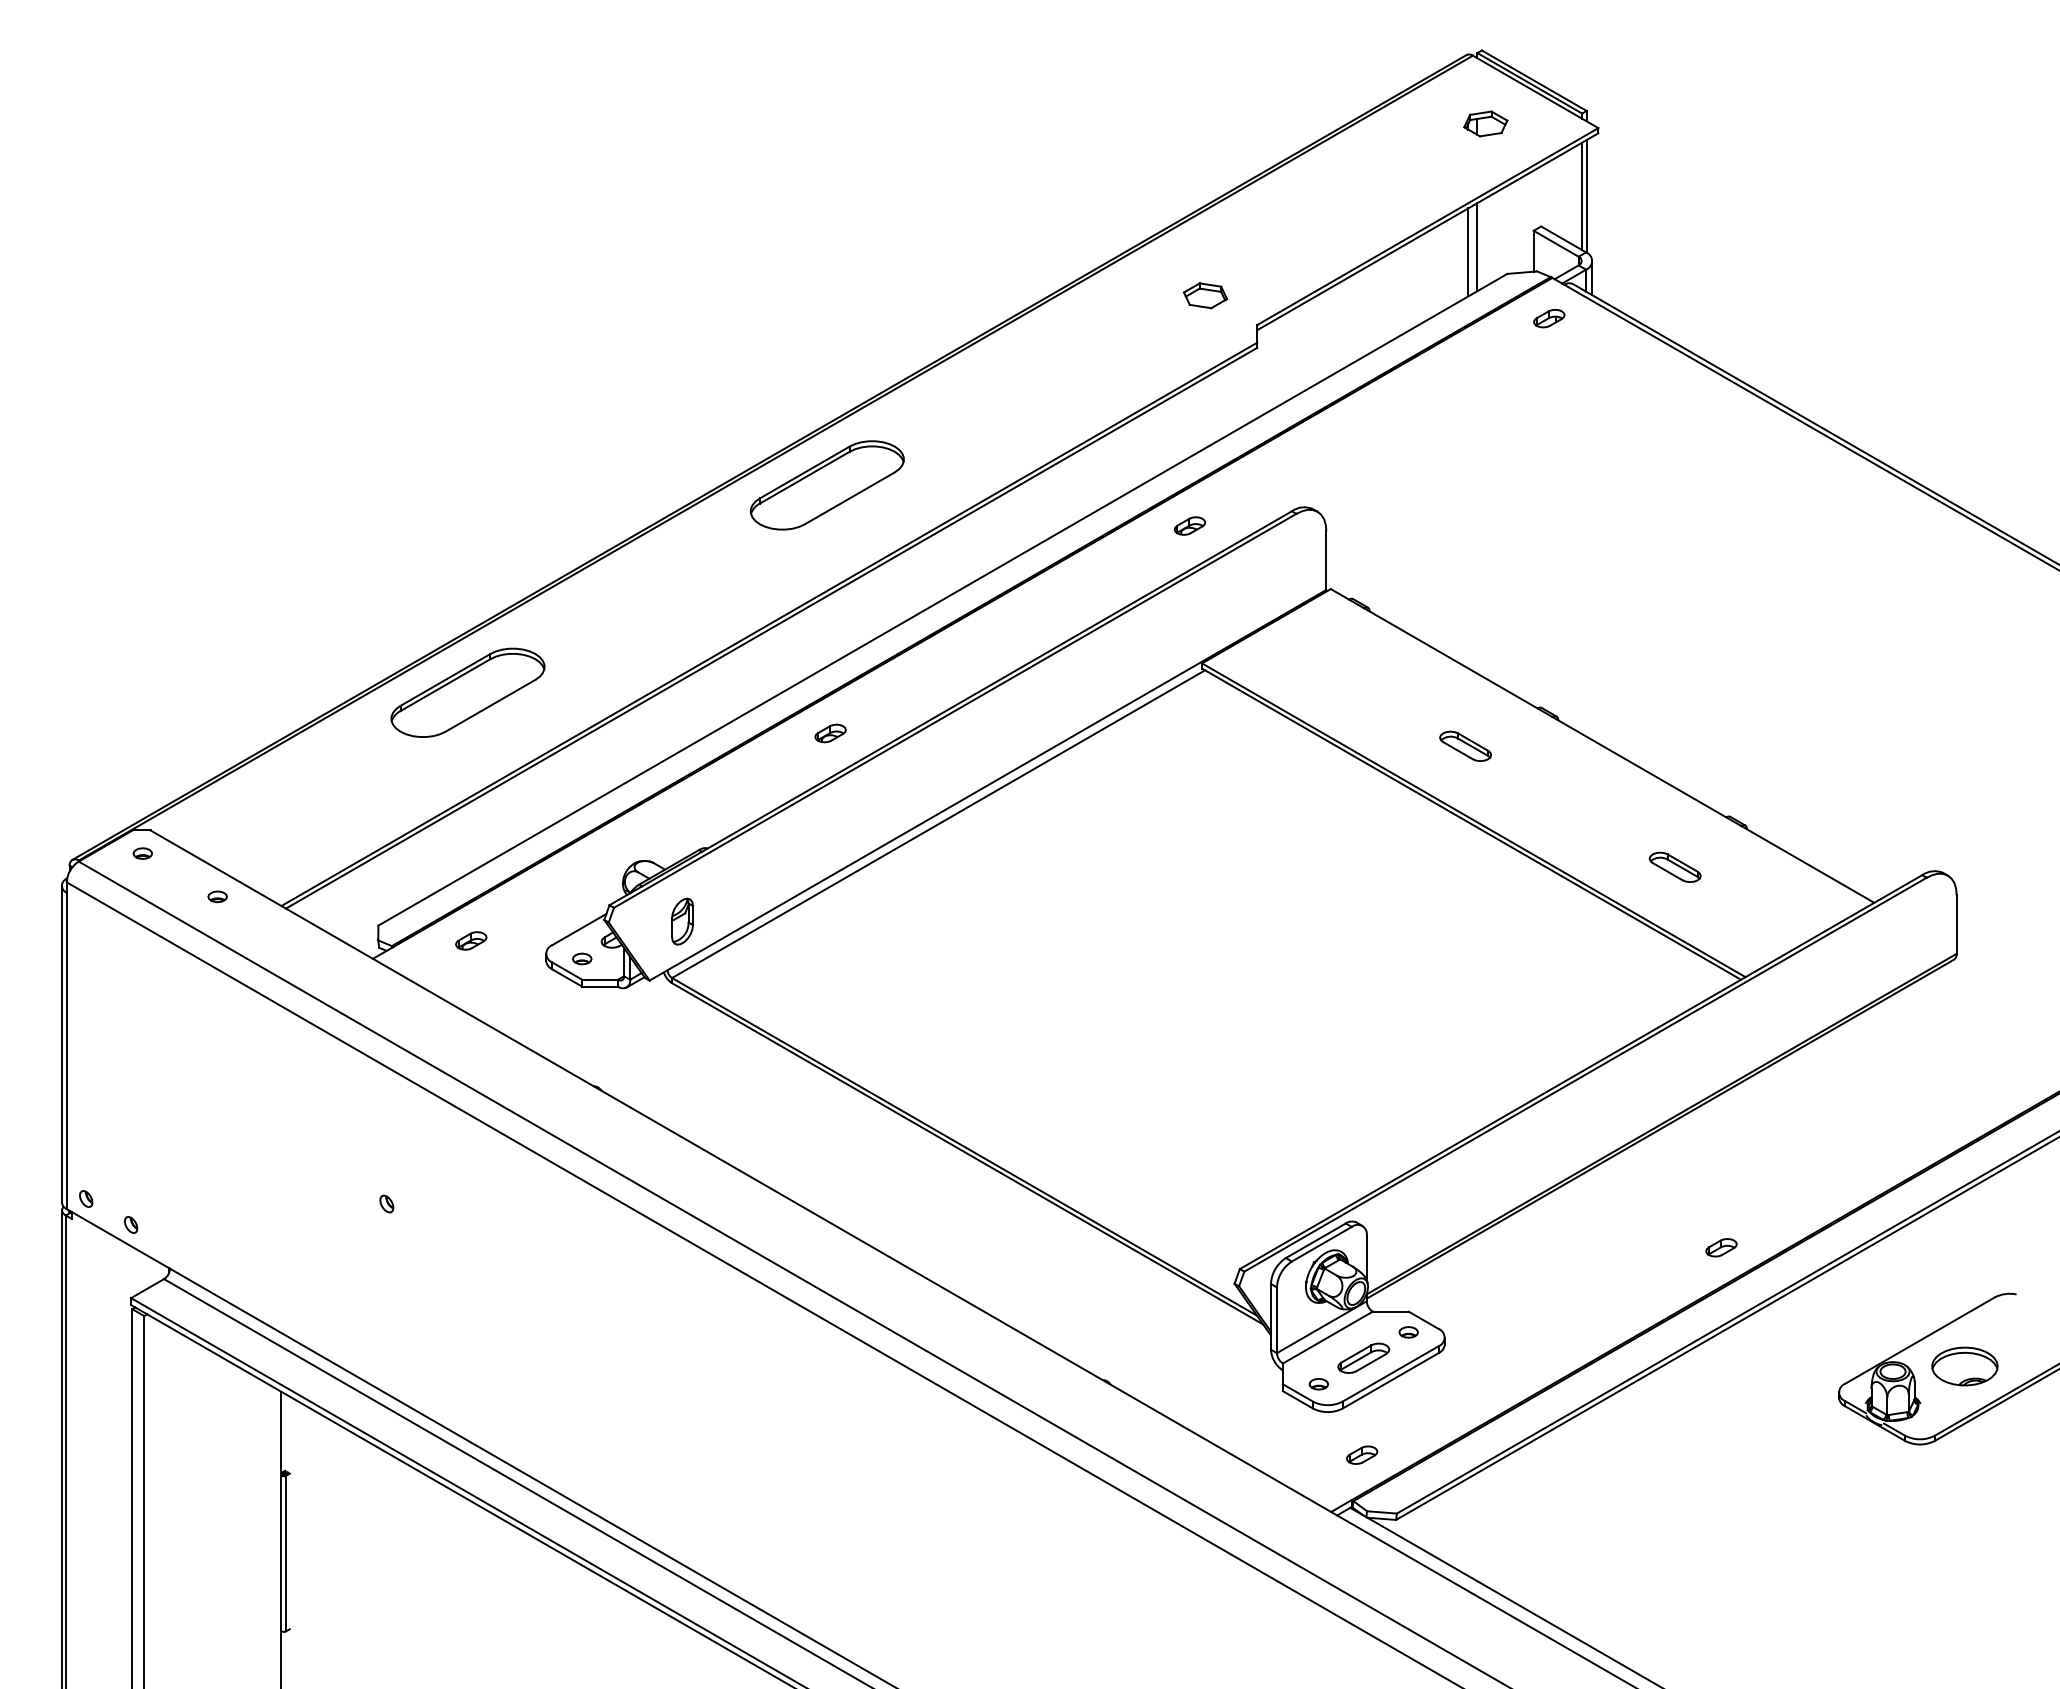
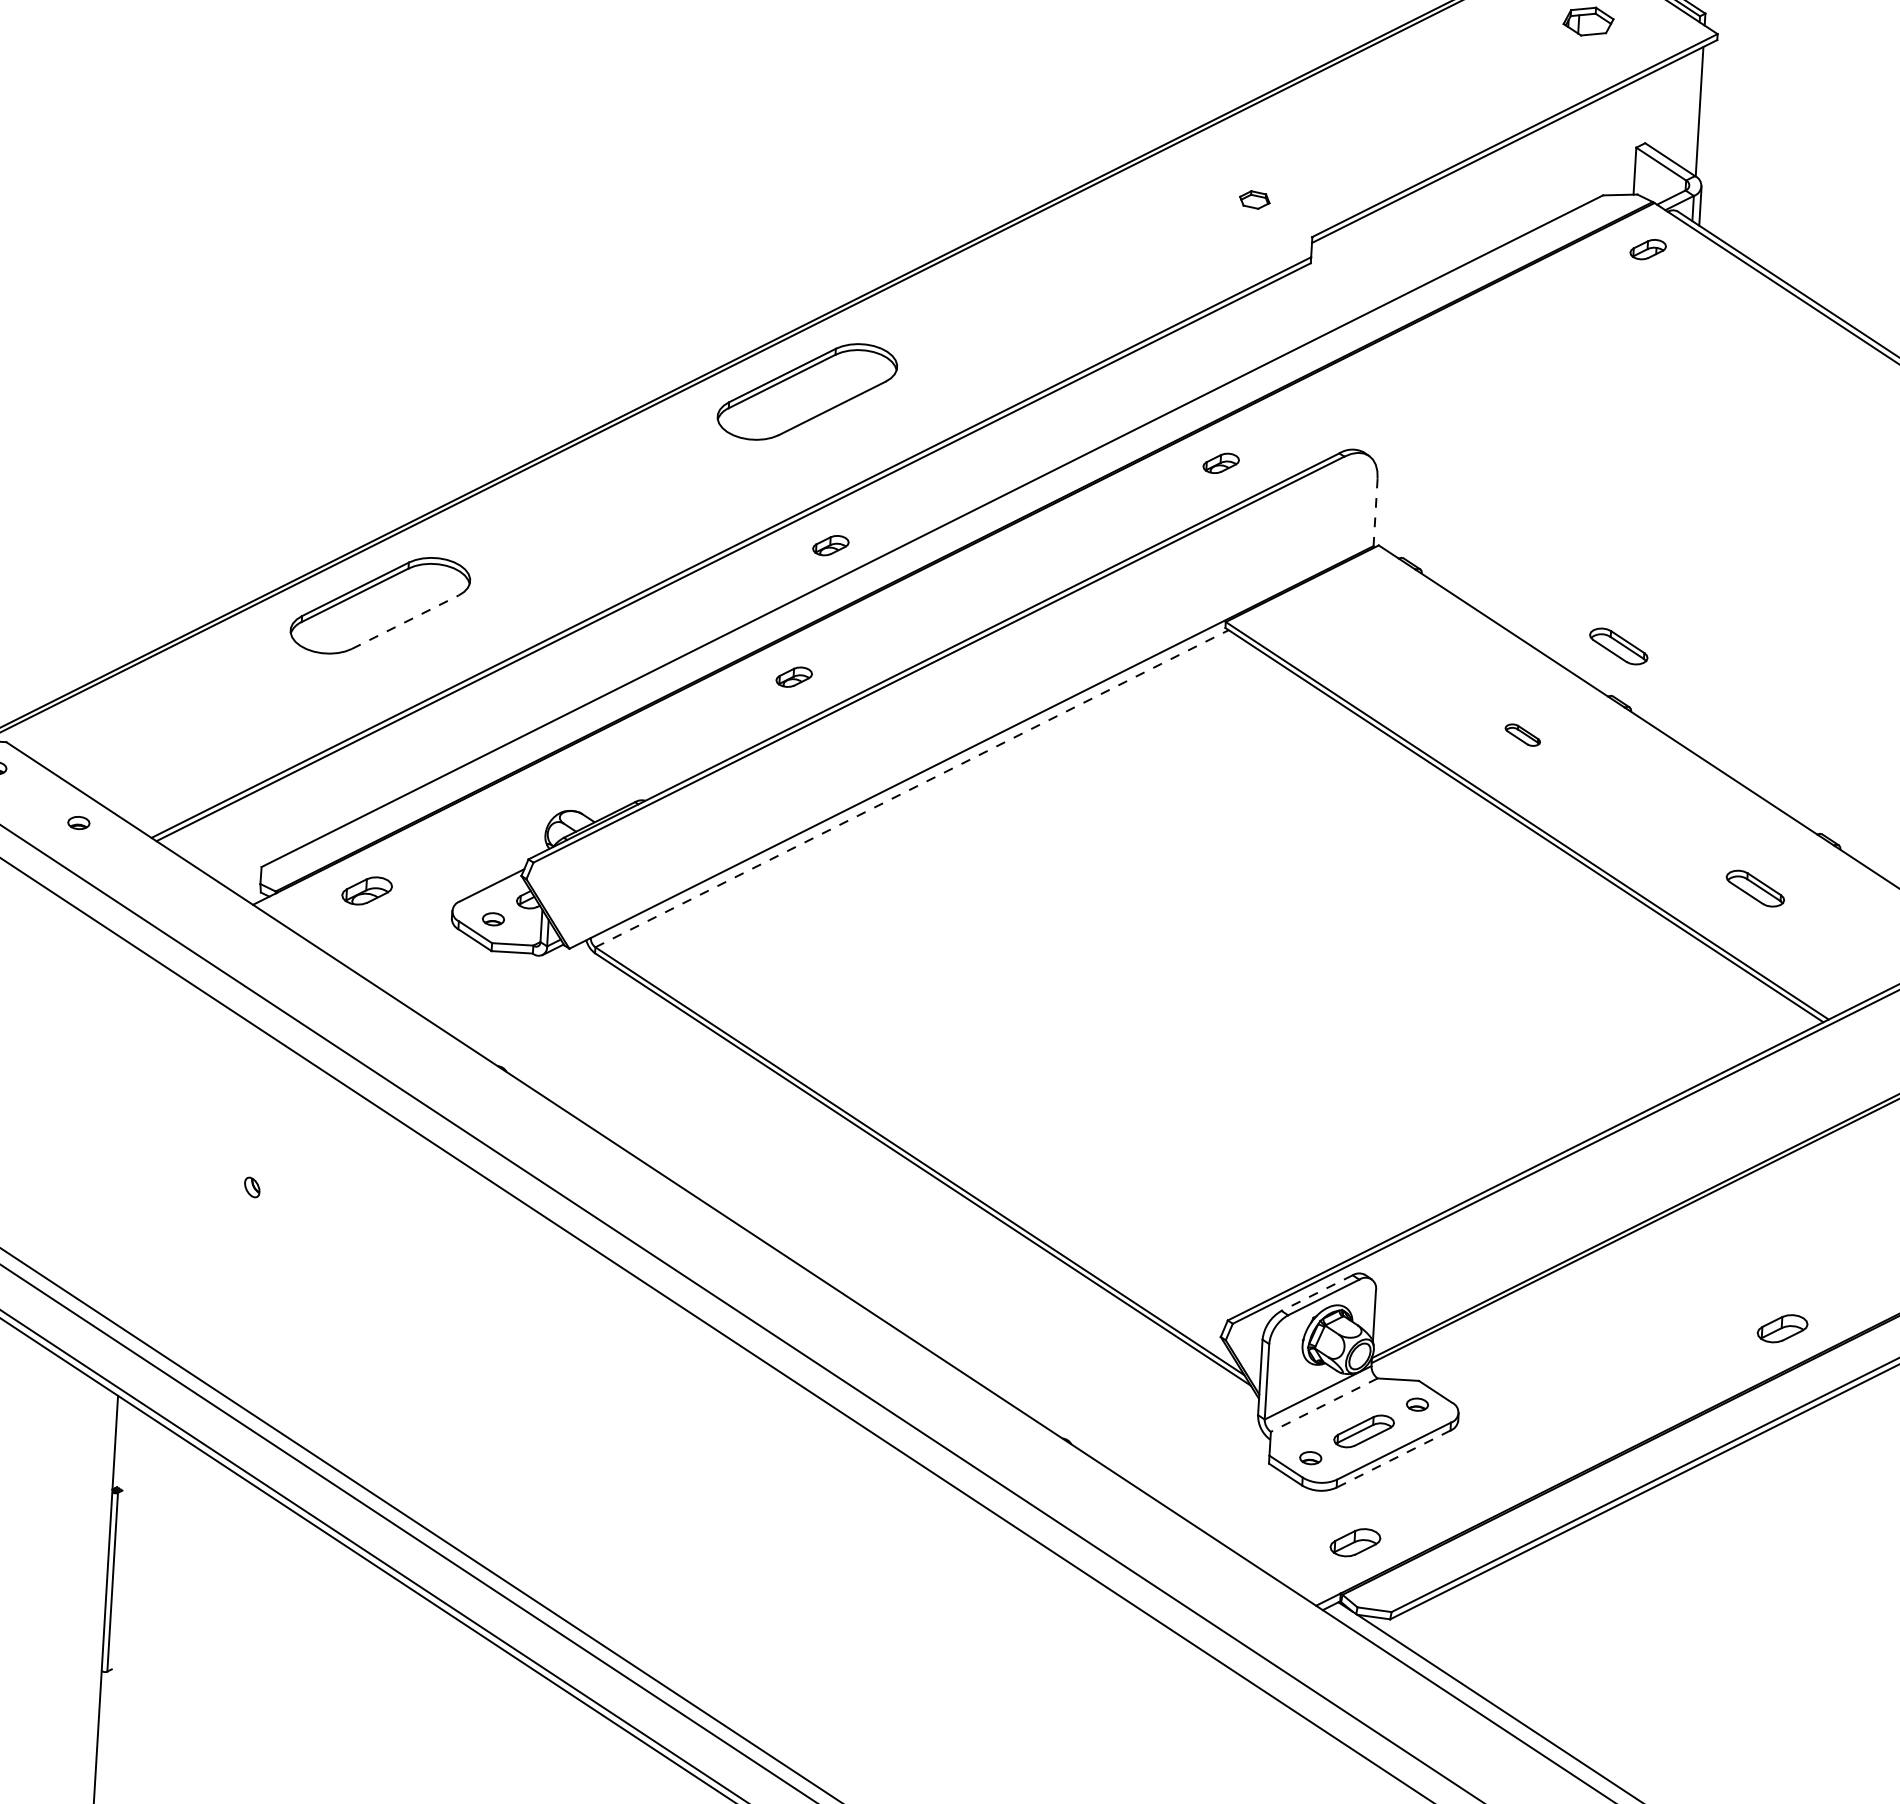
line: (1582, 196) -> (1694, 111), removed
line: (1477, 247) -> (1570, 163), removed
line: (1468, 252) -> (1559, 168), removed
part: (1205, 295) -> (1254, 199), size x0.6
line: (1326, 561) -> (1375, 513), solid -> dashed
part: (855, 617) -> (830, 545), added
part: (1543, 663) -> (1618, 645), added
line: (490, 705) -> (405, 621), solid -> dashed
part: (1465, 745) -> (1522, 734), size x0.6
line: (938, 824) -> (911, 789), solid -> dashed
part: (682, 921) -> (611, 883), removed
part: (471, 940) -> (367, 890), size x1.4
line: (1315, 1240) -> (1316, 1292), solid -> dashed
part: (1721, 1247) -> (1782, 1328), size x1.4
line: (1327, 1337) -> (1323, 1405), solid -> dashed
line: (1390, 1381) -> (1393, 1459), solid -> dashed
part: (1362, 1454) -> (1356, 1541), size x1.4

